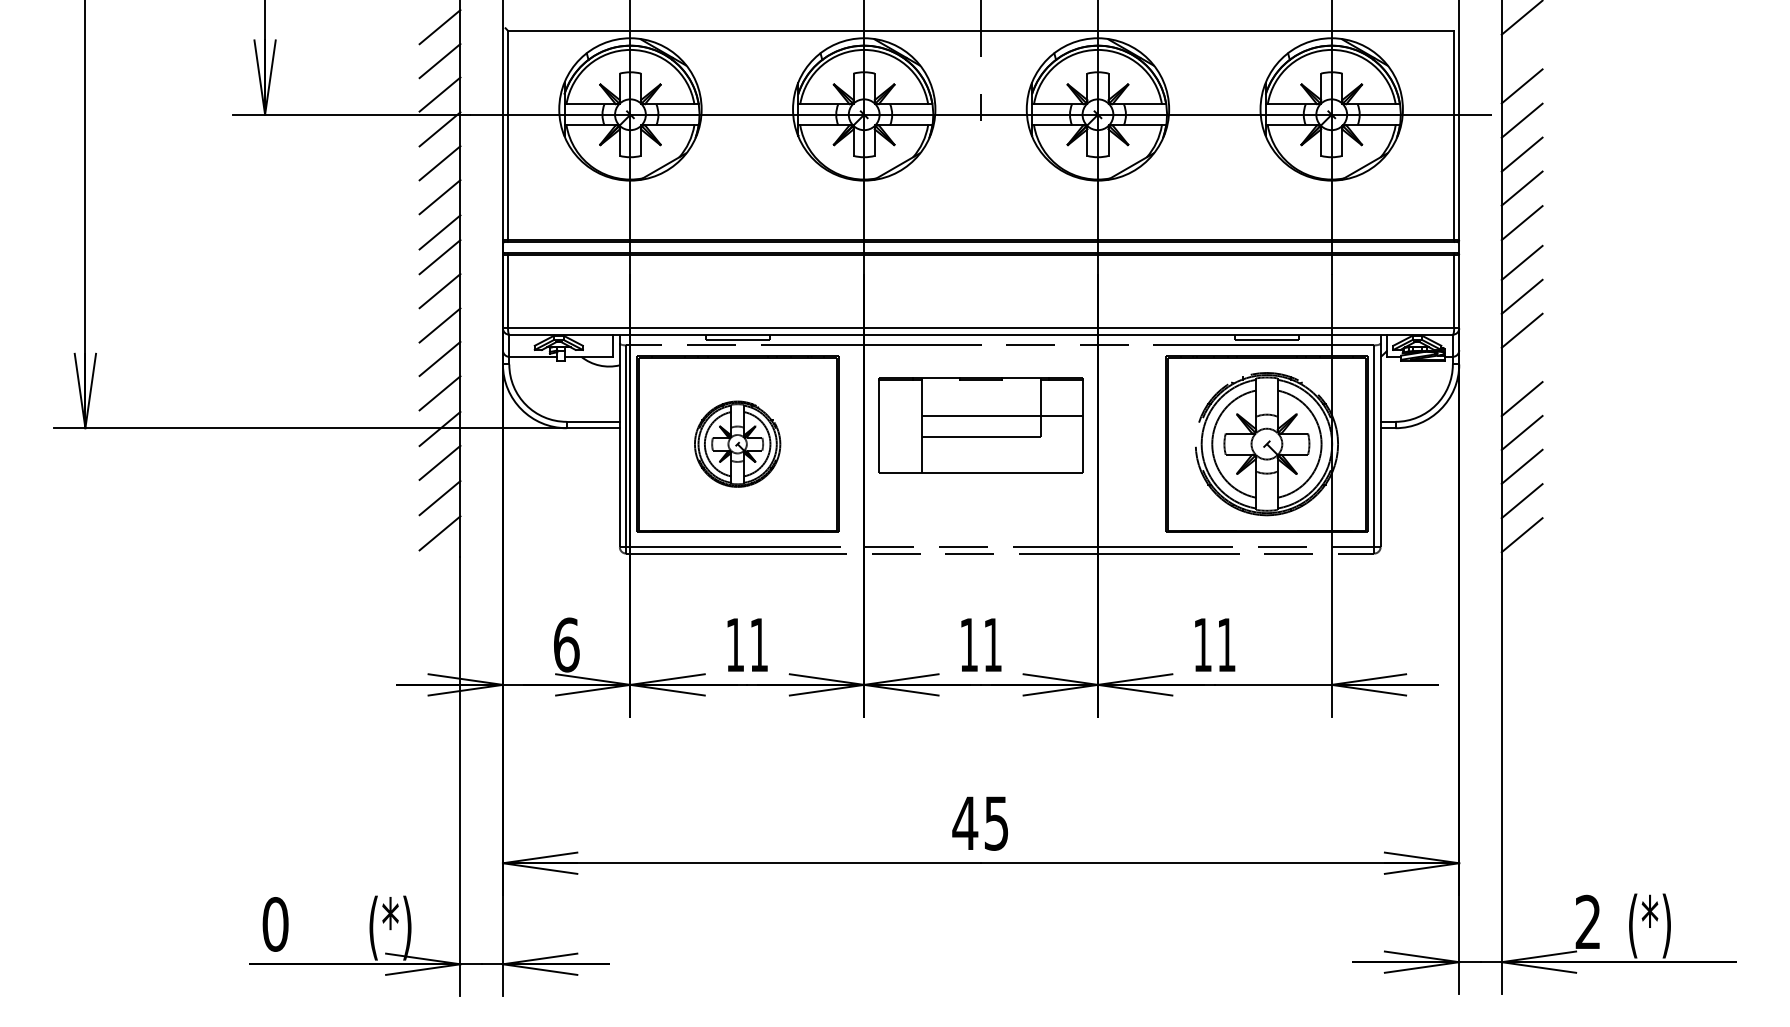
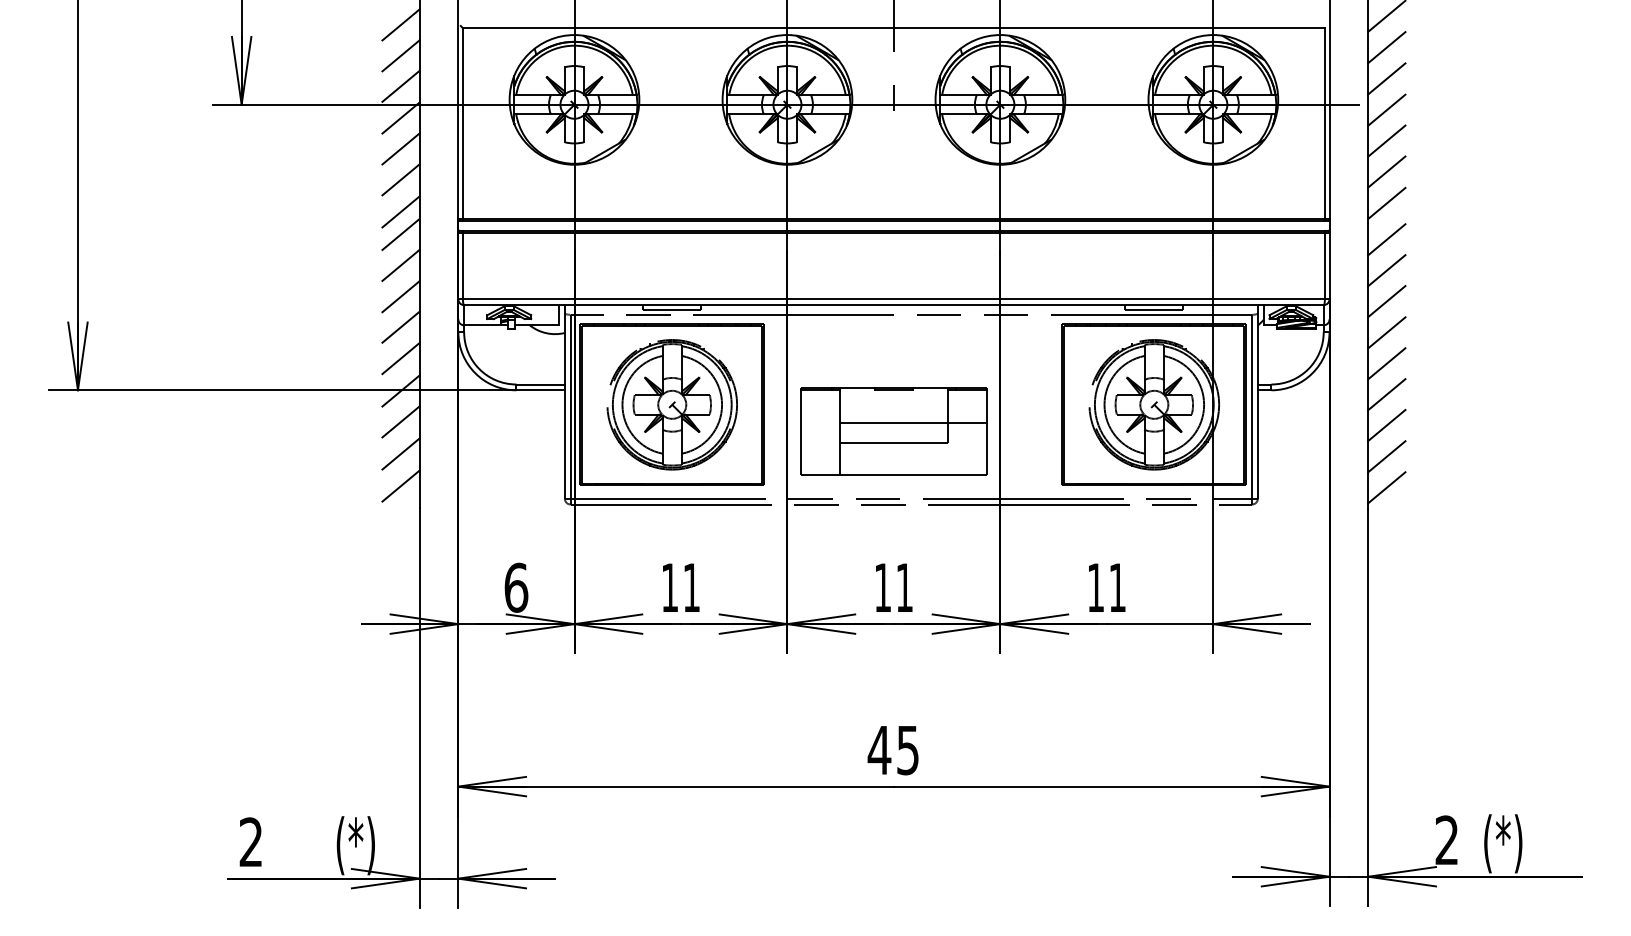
line: (1521, 51) -> (1386, 47), added
line: (1521, 364) -> (1386, 332), added
part: (980, 425) -> (893, 431), moved
part: (736, 443) -> (671, 404), size x1.67
text: (275, 924) -> (251, 842), 0 -> 2

